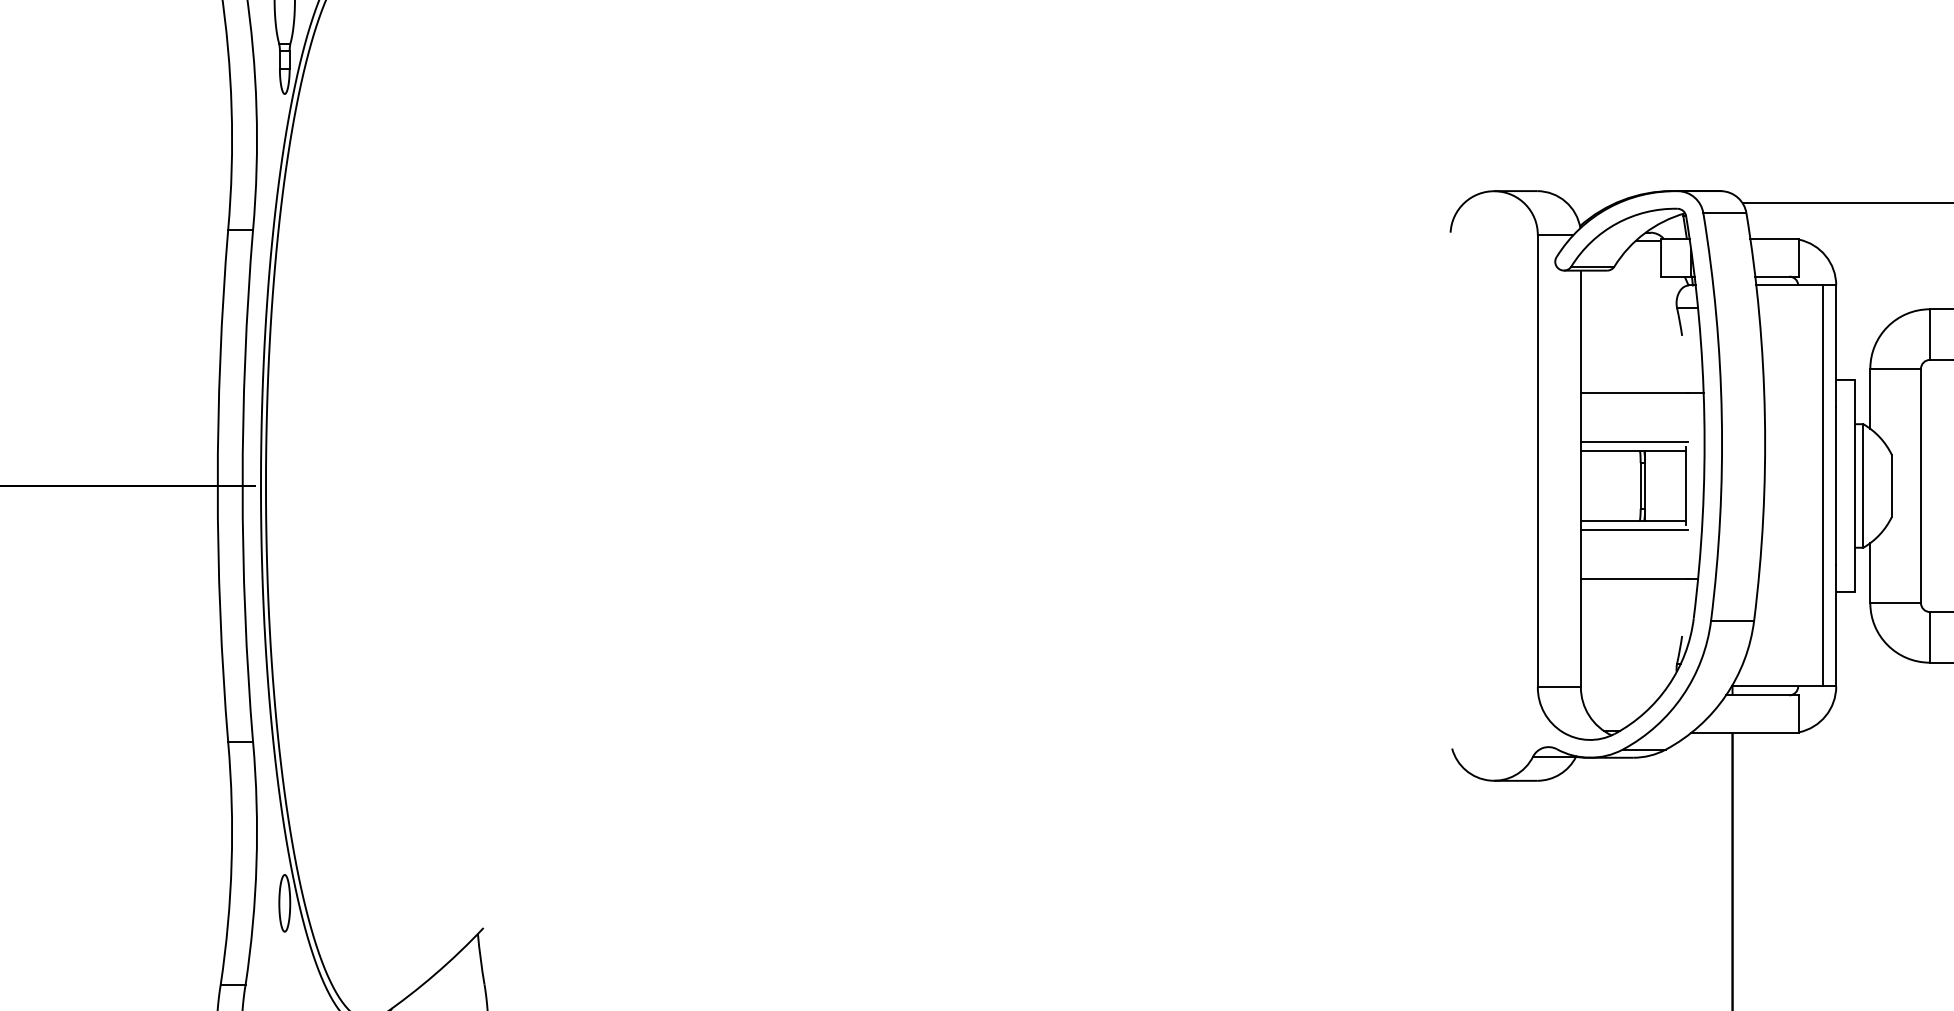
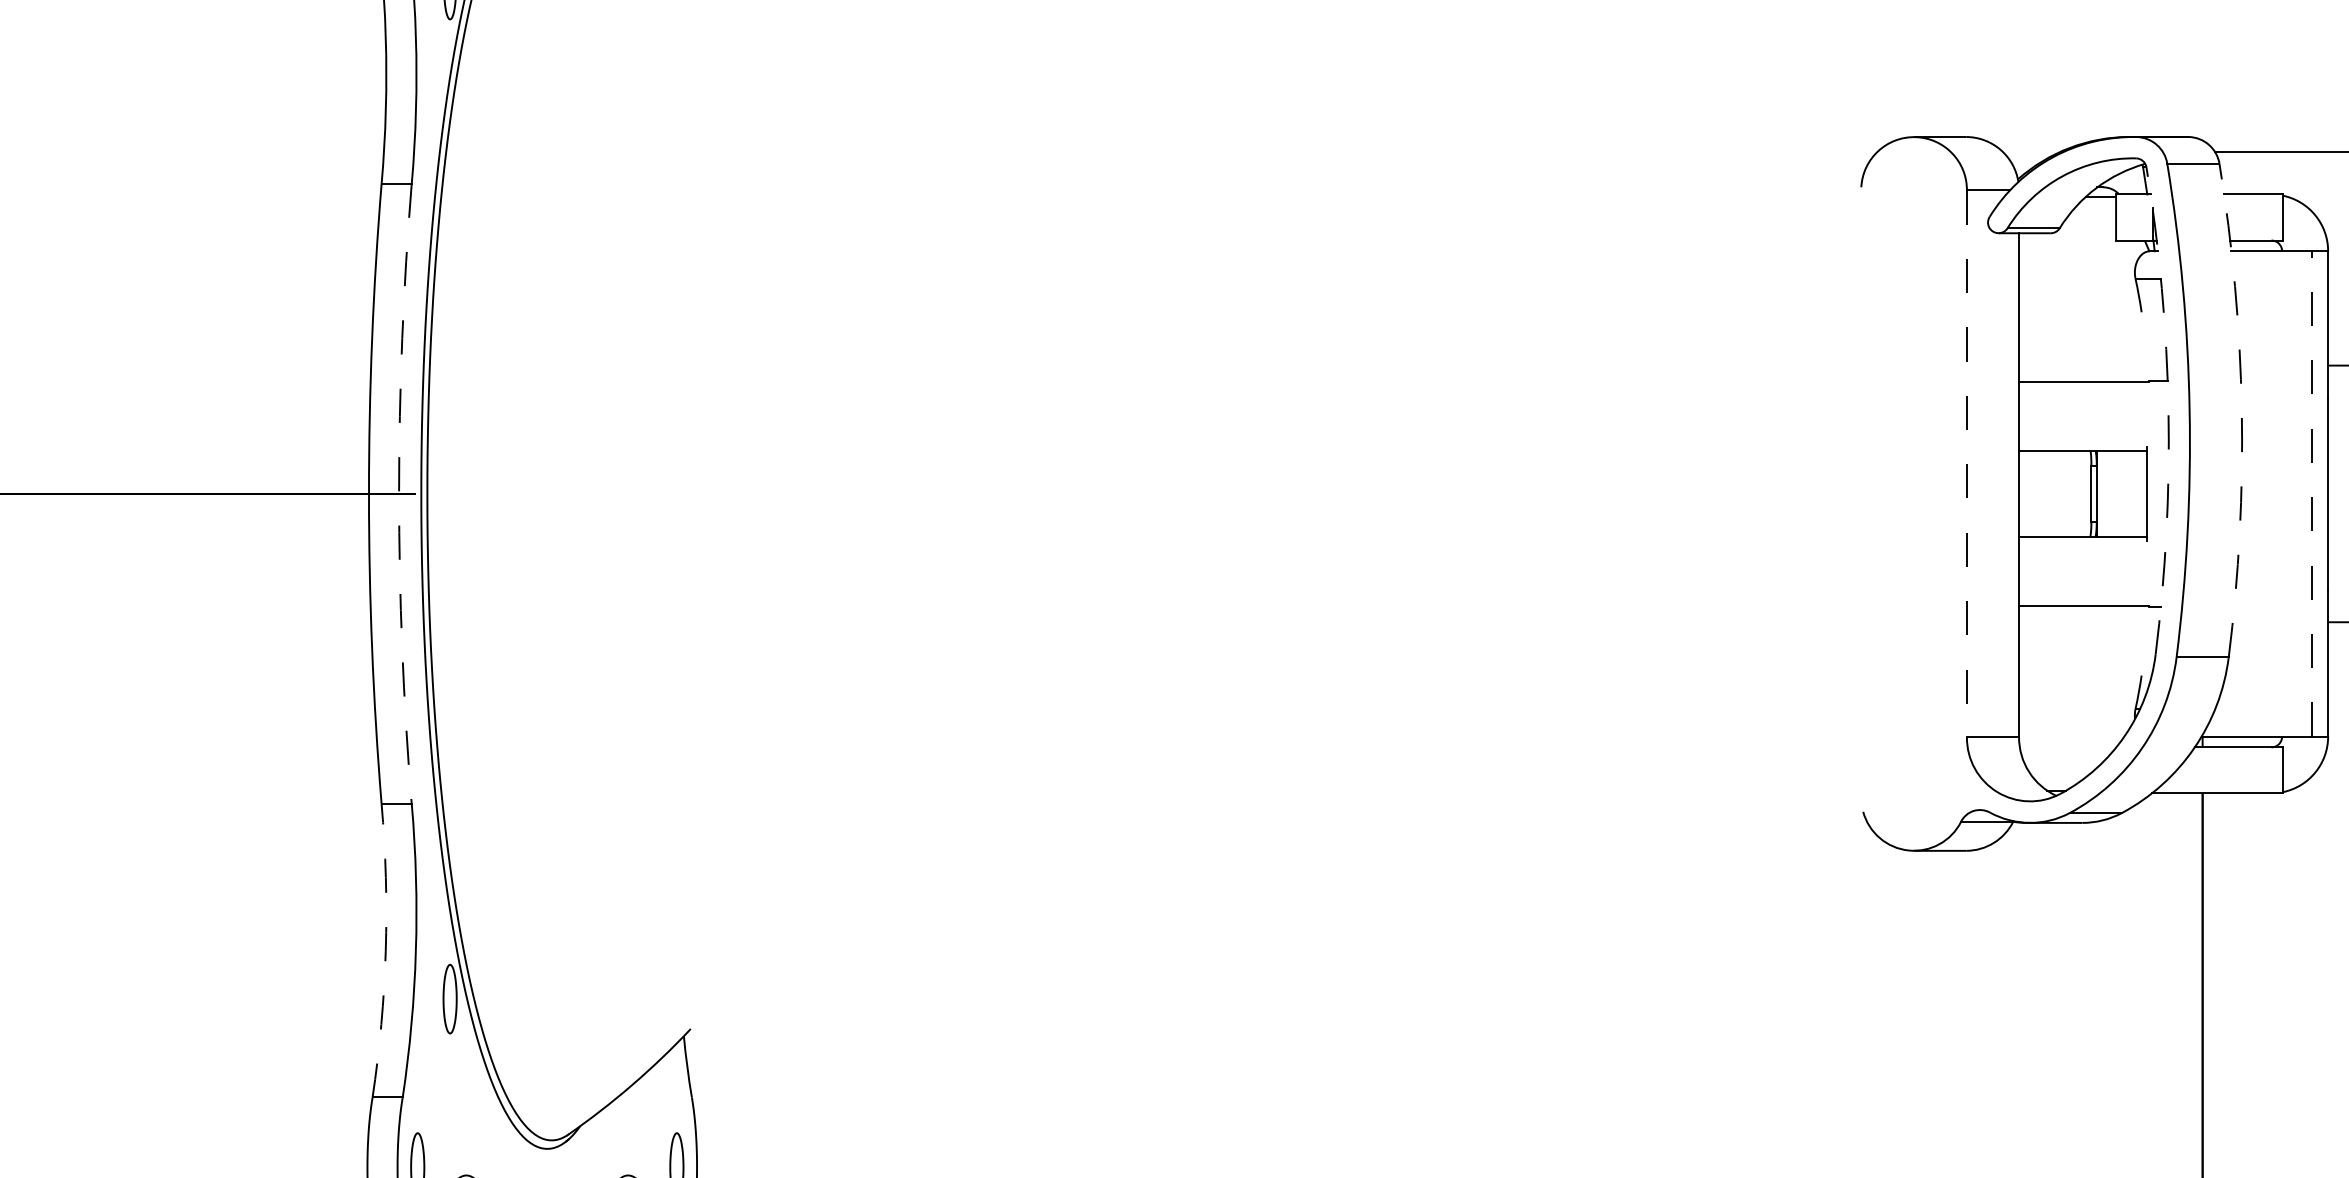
arc: (1764, 416) -> (2241, 409), solid -> dashed
arc: (1704, 417) -> (2168, 411), solid -> dashed
line: (1634, 441) -> (2083, 440), removed
line: (1537, 461) -> (1966, 464), solid -> dashed
arc: (242, 485) -> (398, 493), solid -> dashed
line: (1822, 485) -> (2311, 493), solid -> dashed
line: (1634, 530) -> (2083, 547), removed
arc: (231, 863) -> (385, 950), solid -> dashed

